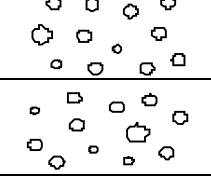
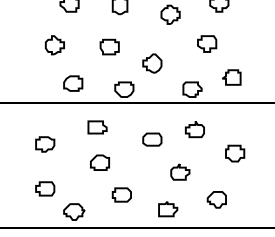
part: (41, 35) -> (54, 45), size x0.71
part: (116, 48) -> (152, 63), size x1.67
part: (56, 64) -> (73, 83), size x1.43
part: (35, 110) -> (45, 144), size x1.67
part: (138, 131) -> (180, 171), size x0.62
part: (93, 149) -> (121, 194), size x1.67
part: (129, 160) -> (168, 209), size x1.43

